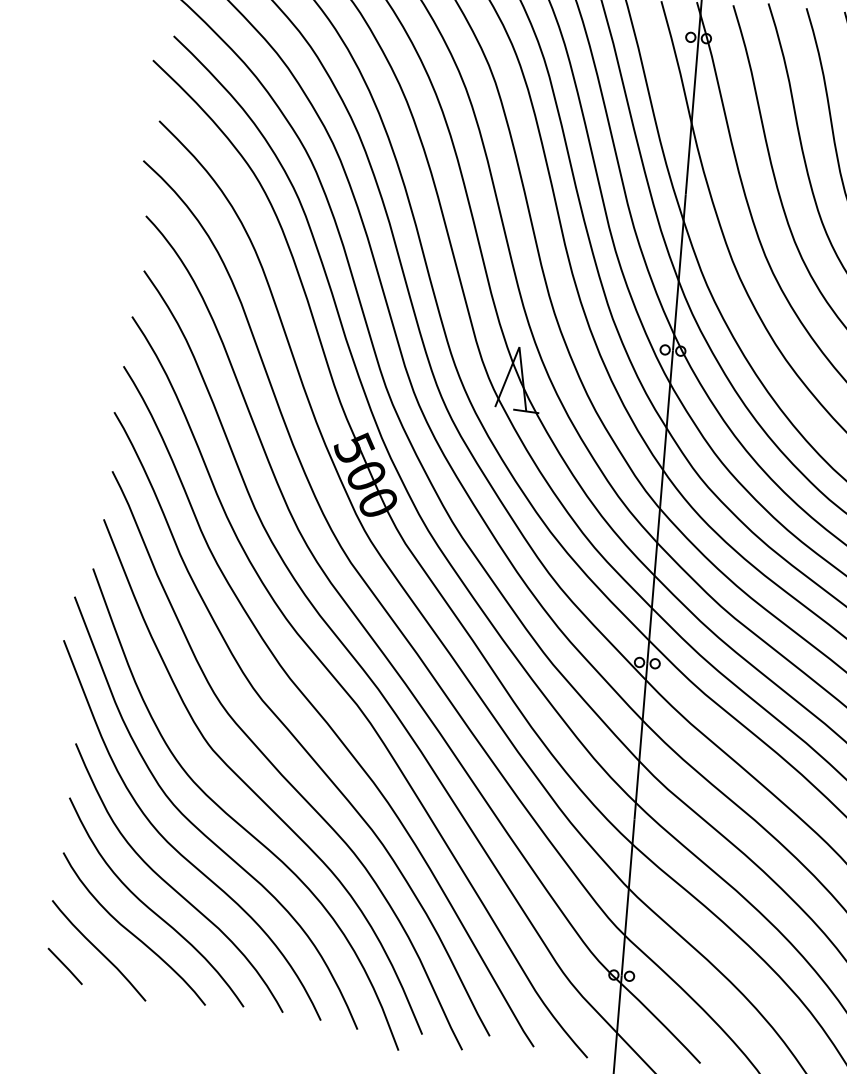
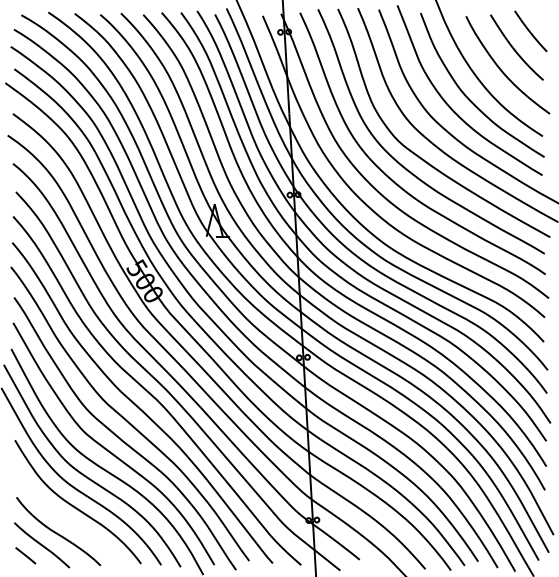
curve: (152, 908) -> (66, 519), removed

